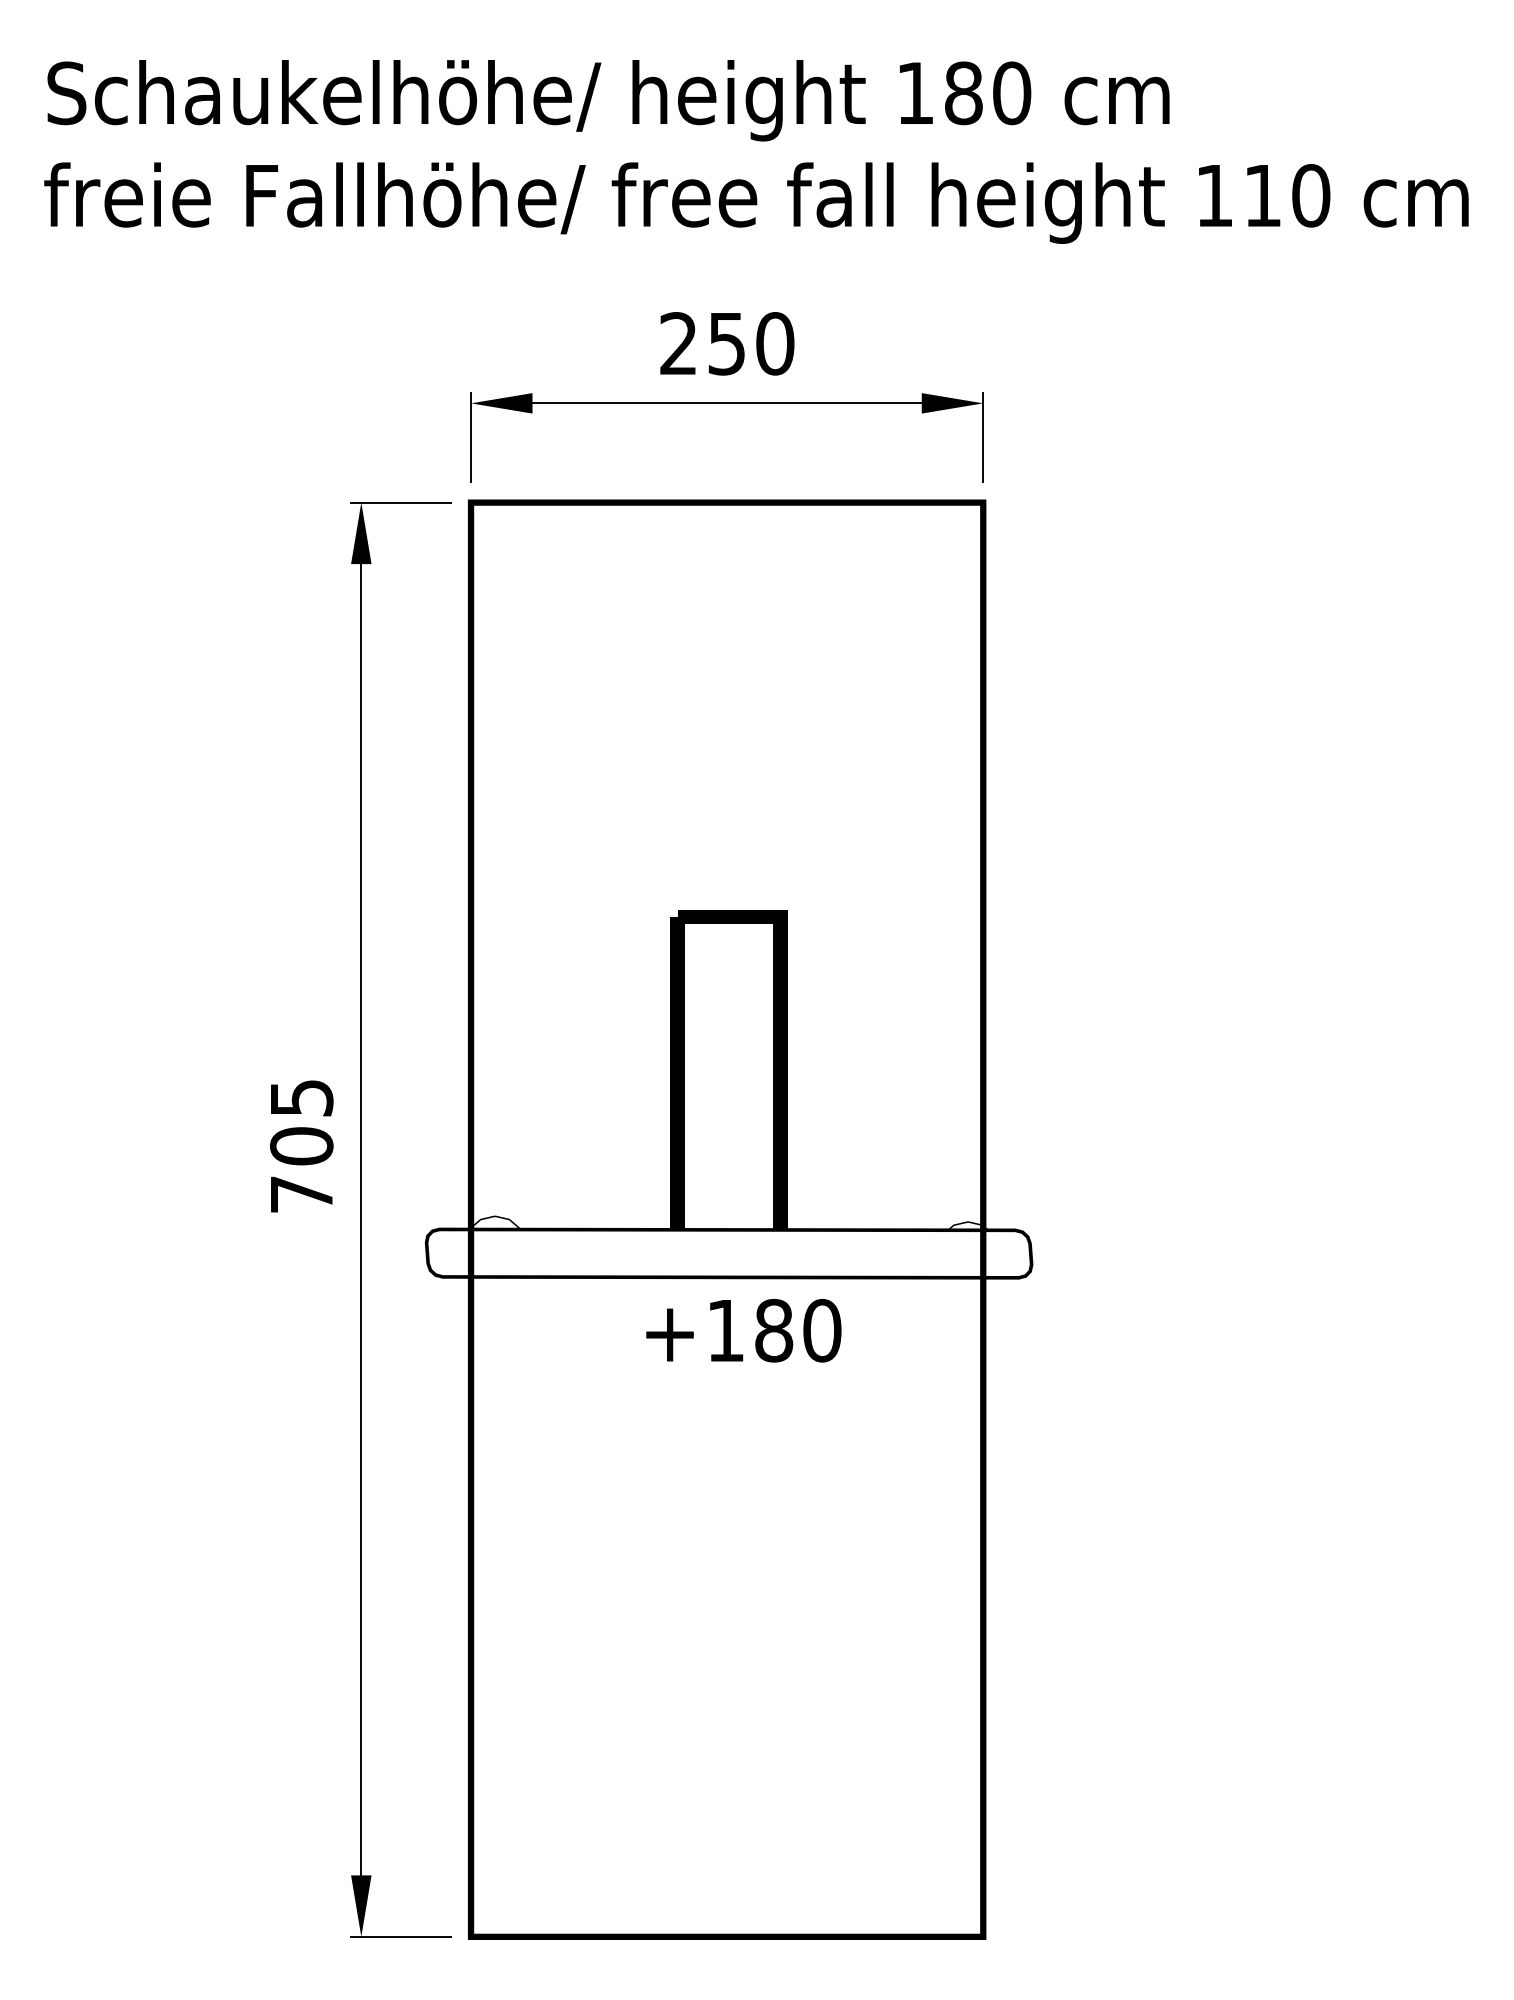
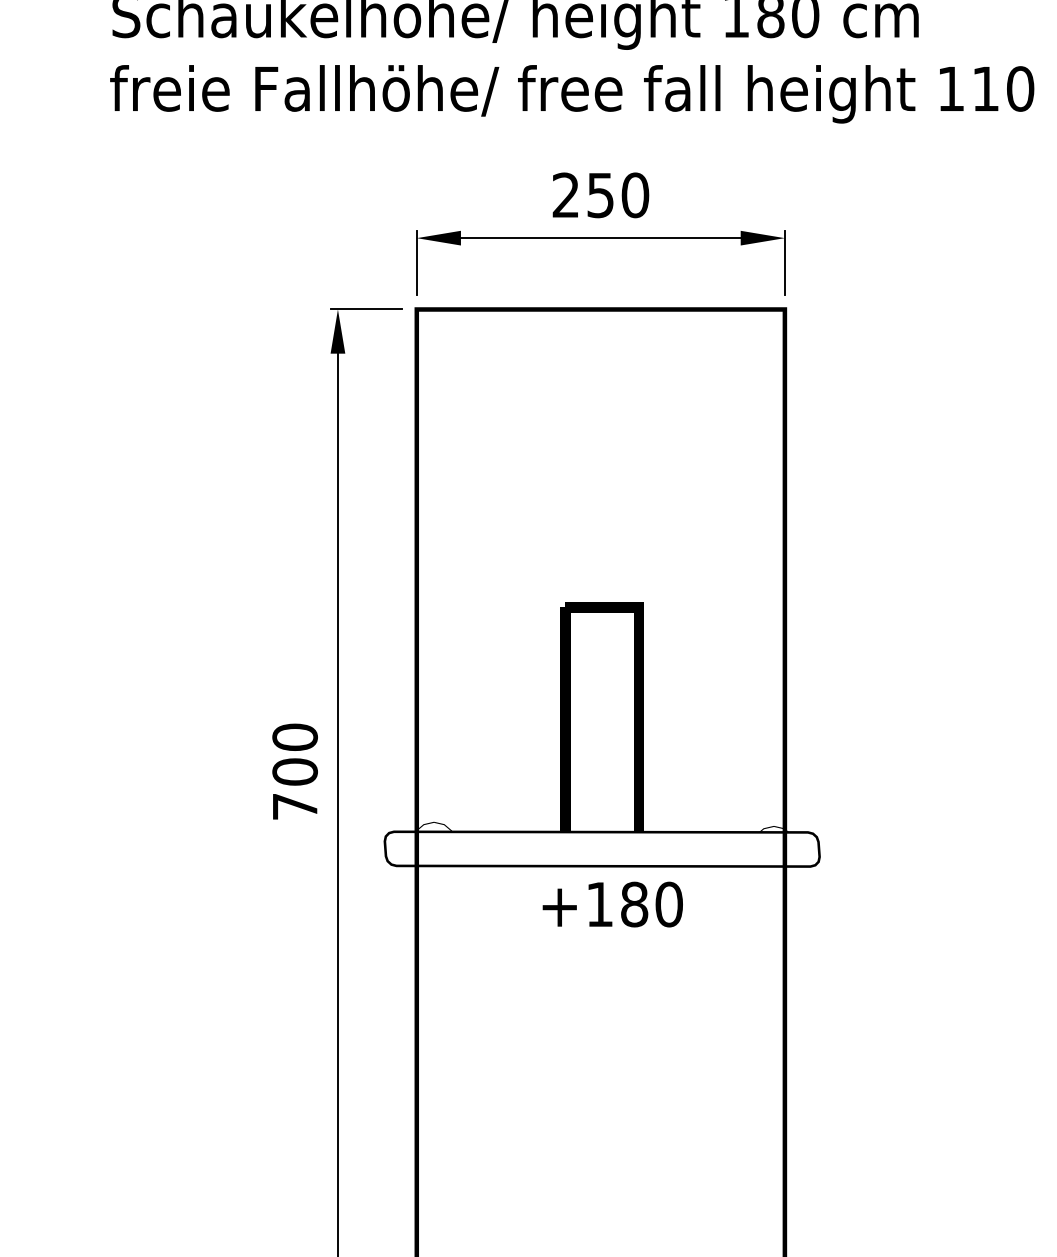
text: (301, 1098) -> (294, 737), 705 -> 700

